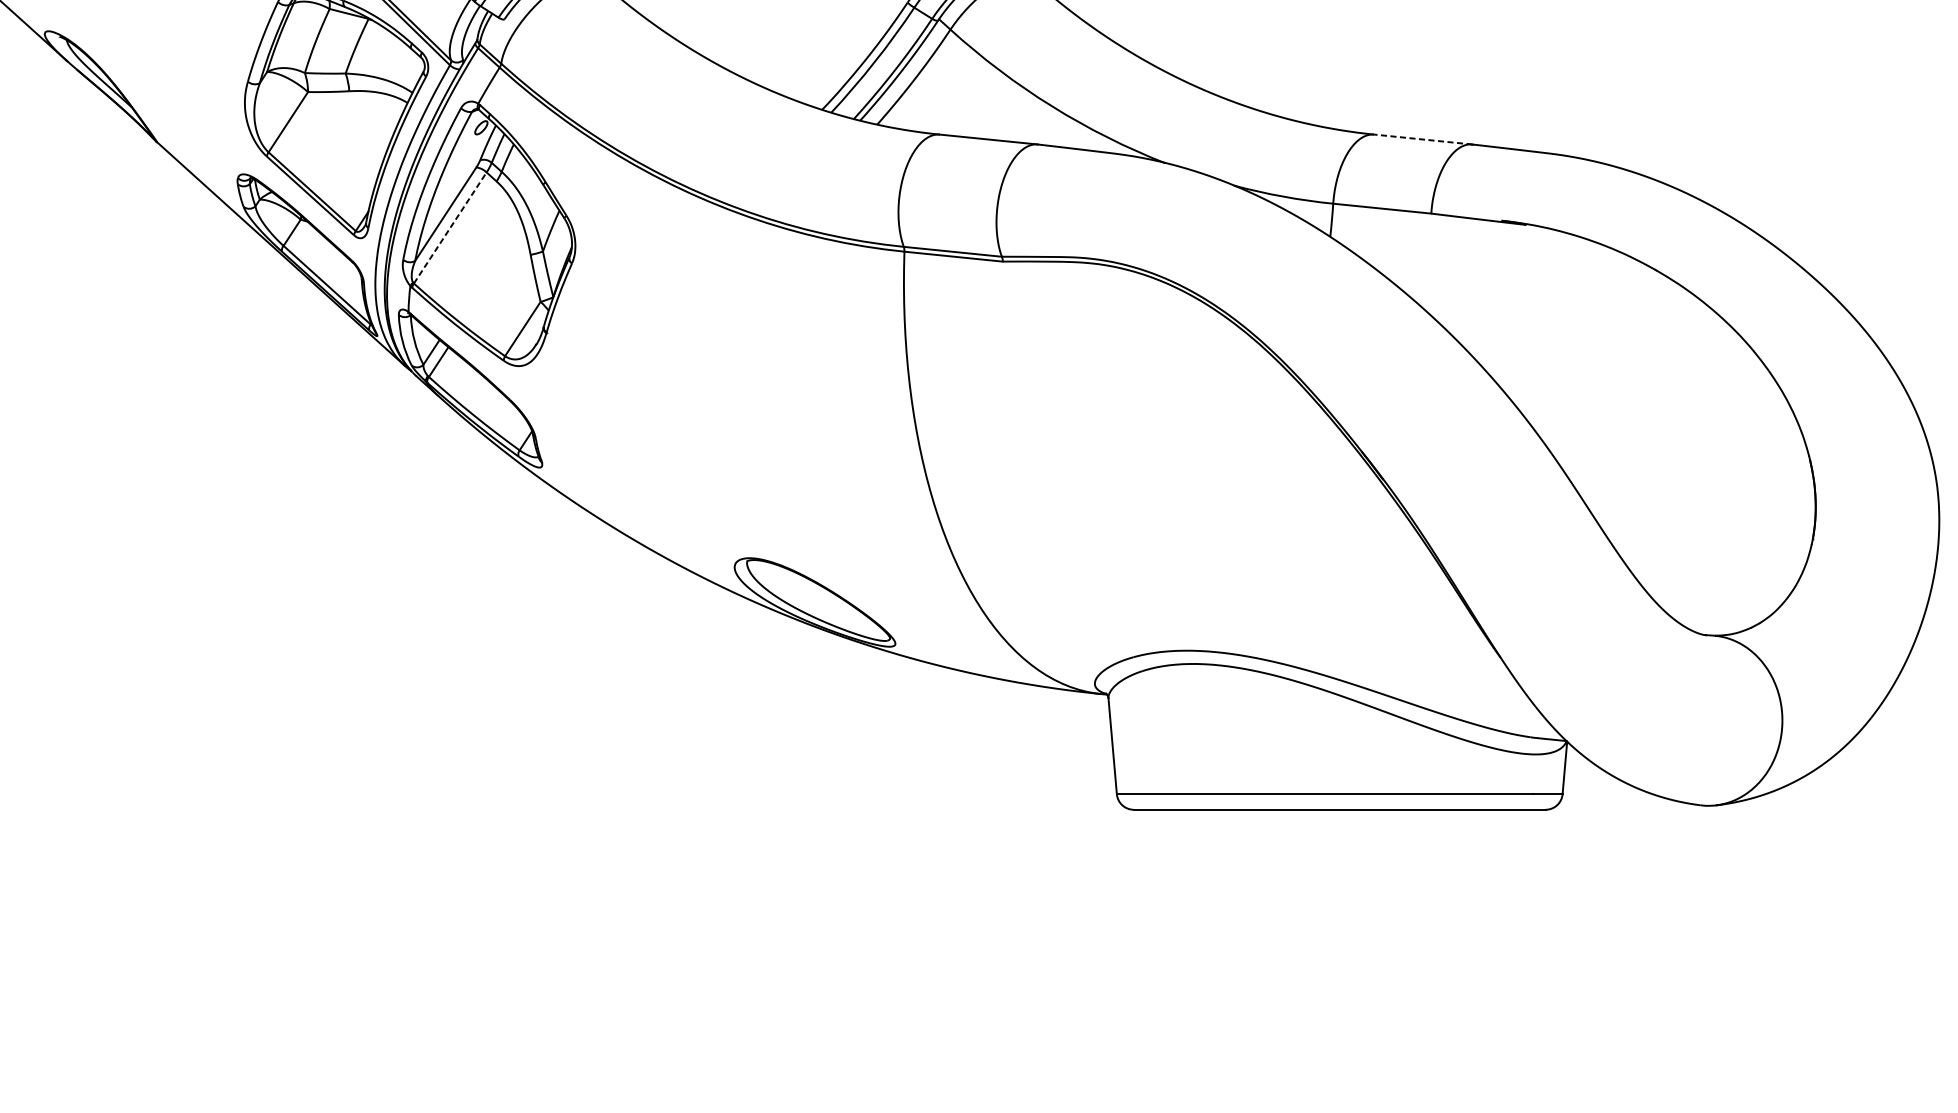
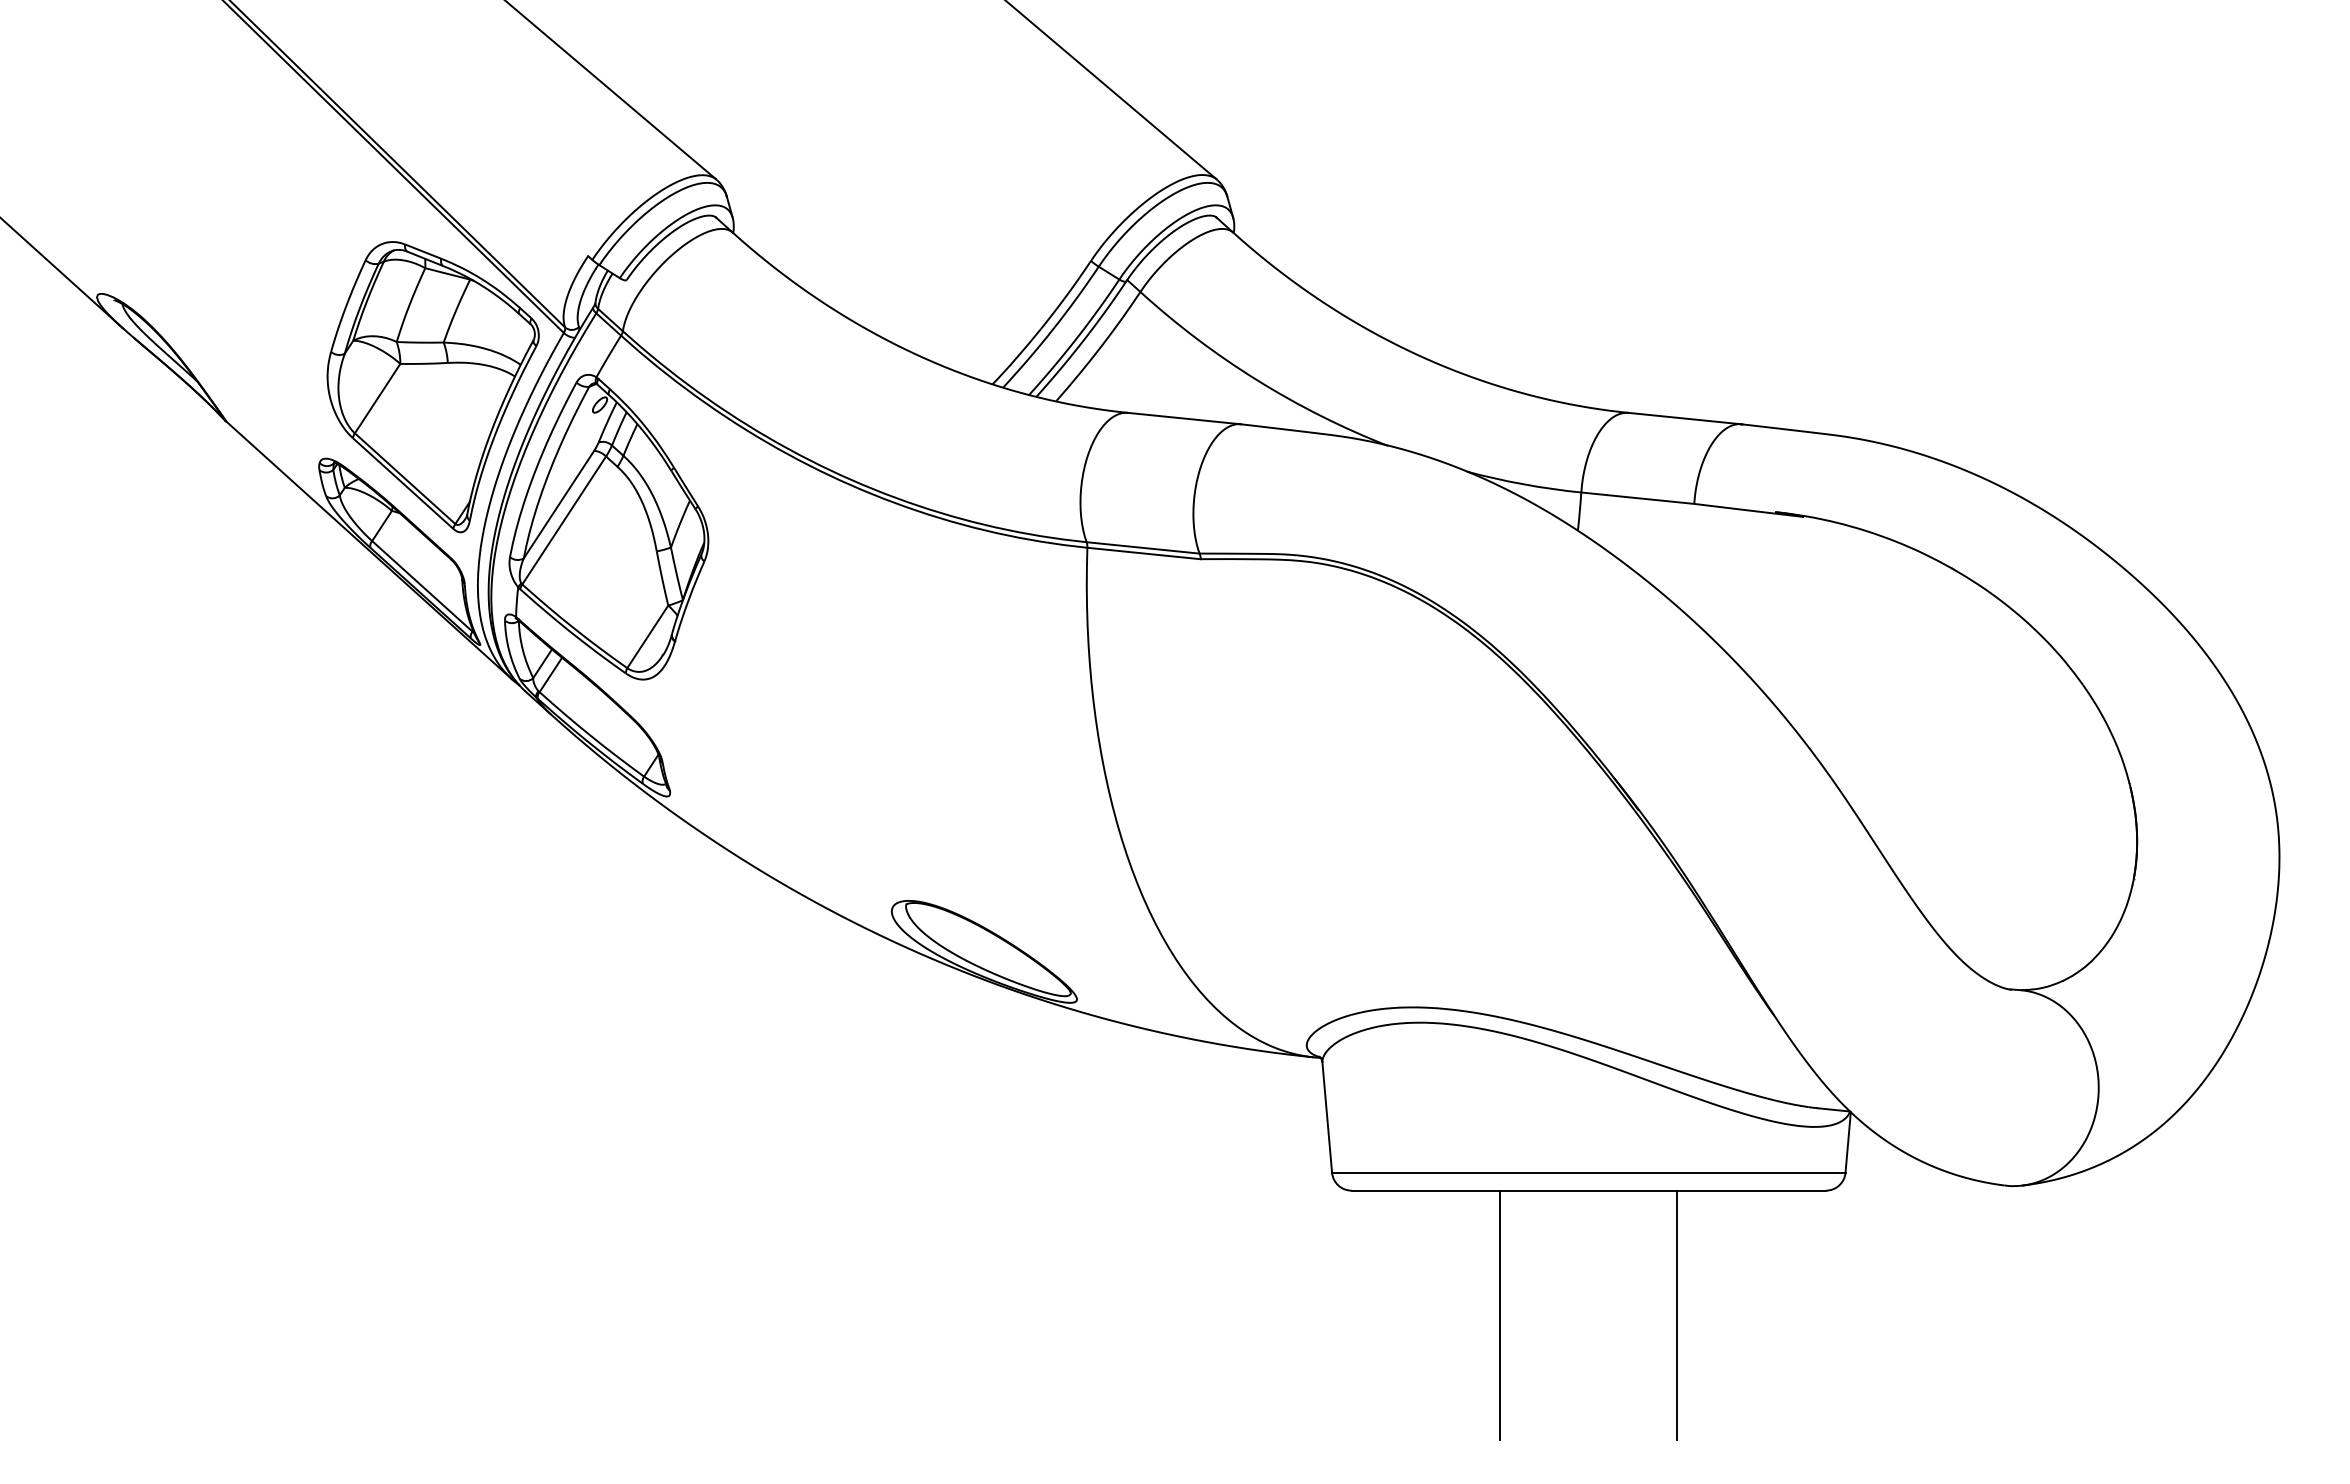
line: (1423, 139) -> (1685, 418), dashed -> solid
line: (450, 228) -> (564, 520), dashed -> solid
line: (1263, 917) -> (1500, 1314), added
line: (1416, 917) -> (1677, 1314), added

